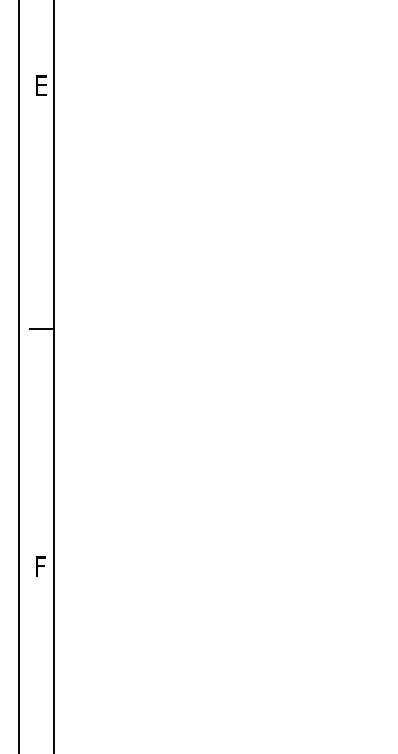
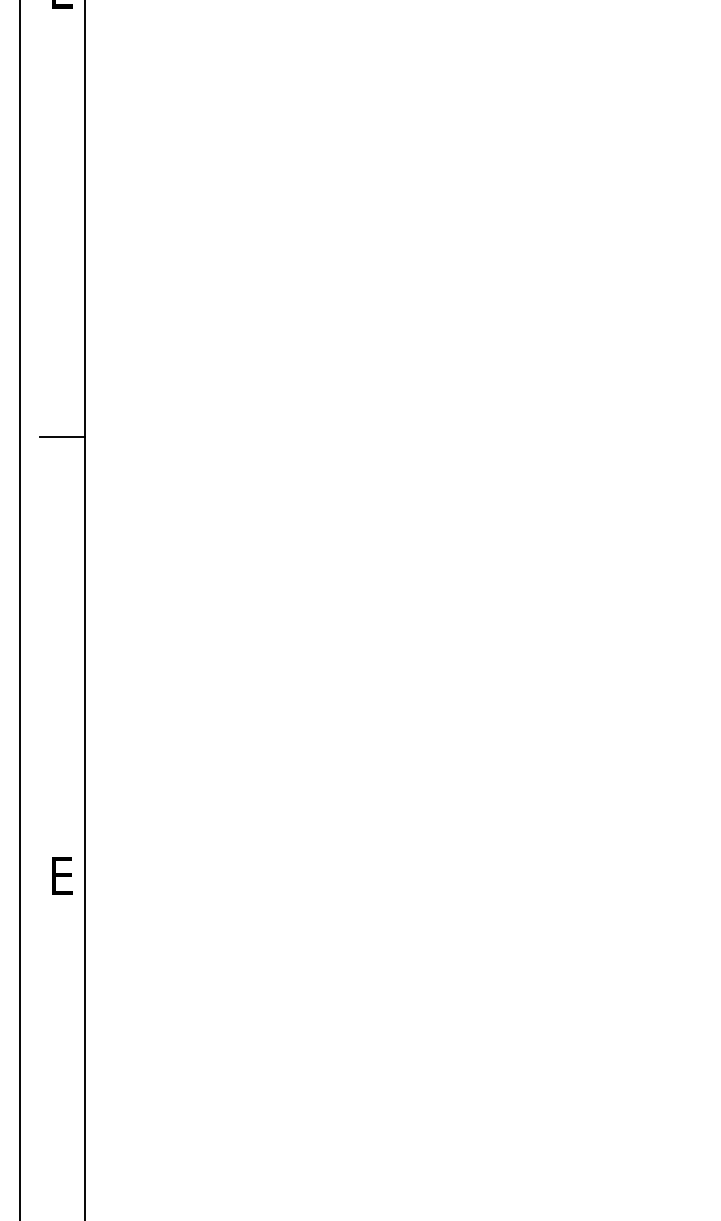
text: (42, 566) -> (63, 875), F -> E

